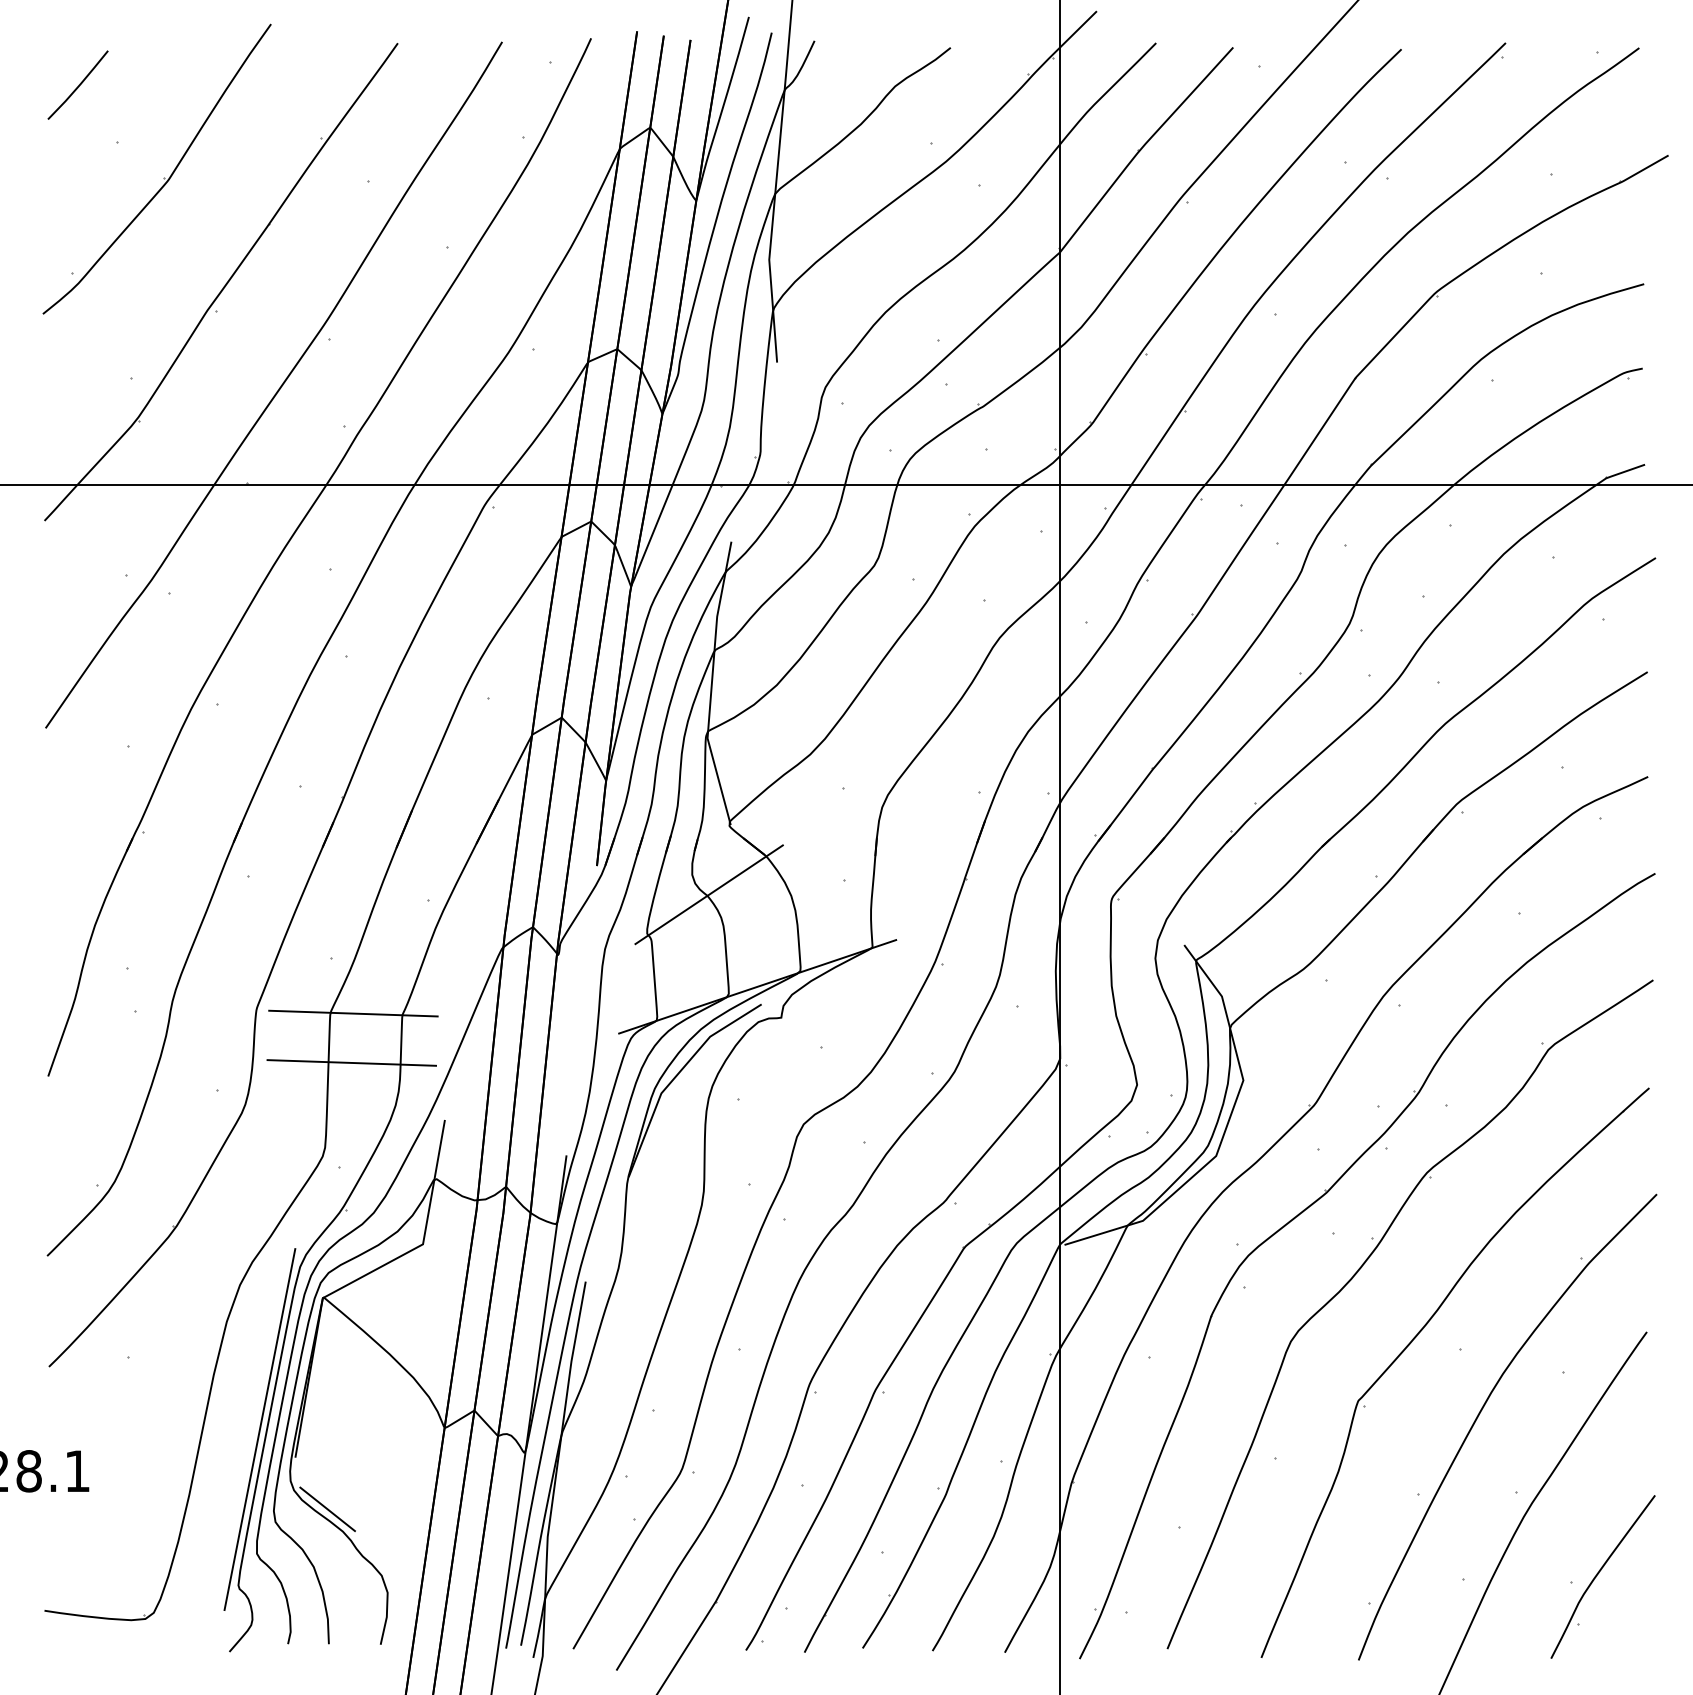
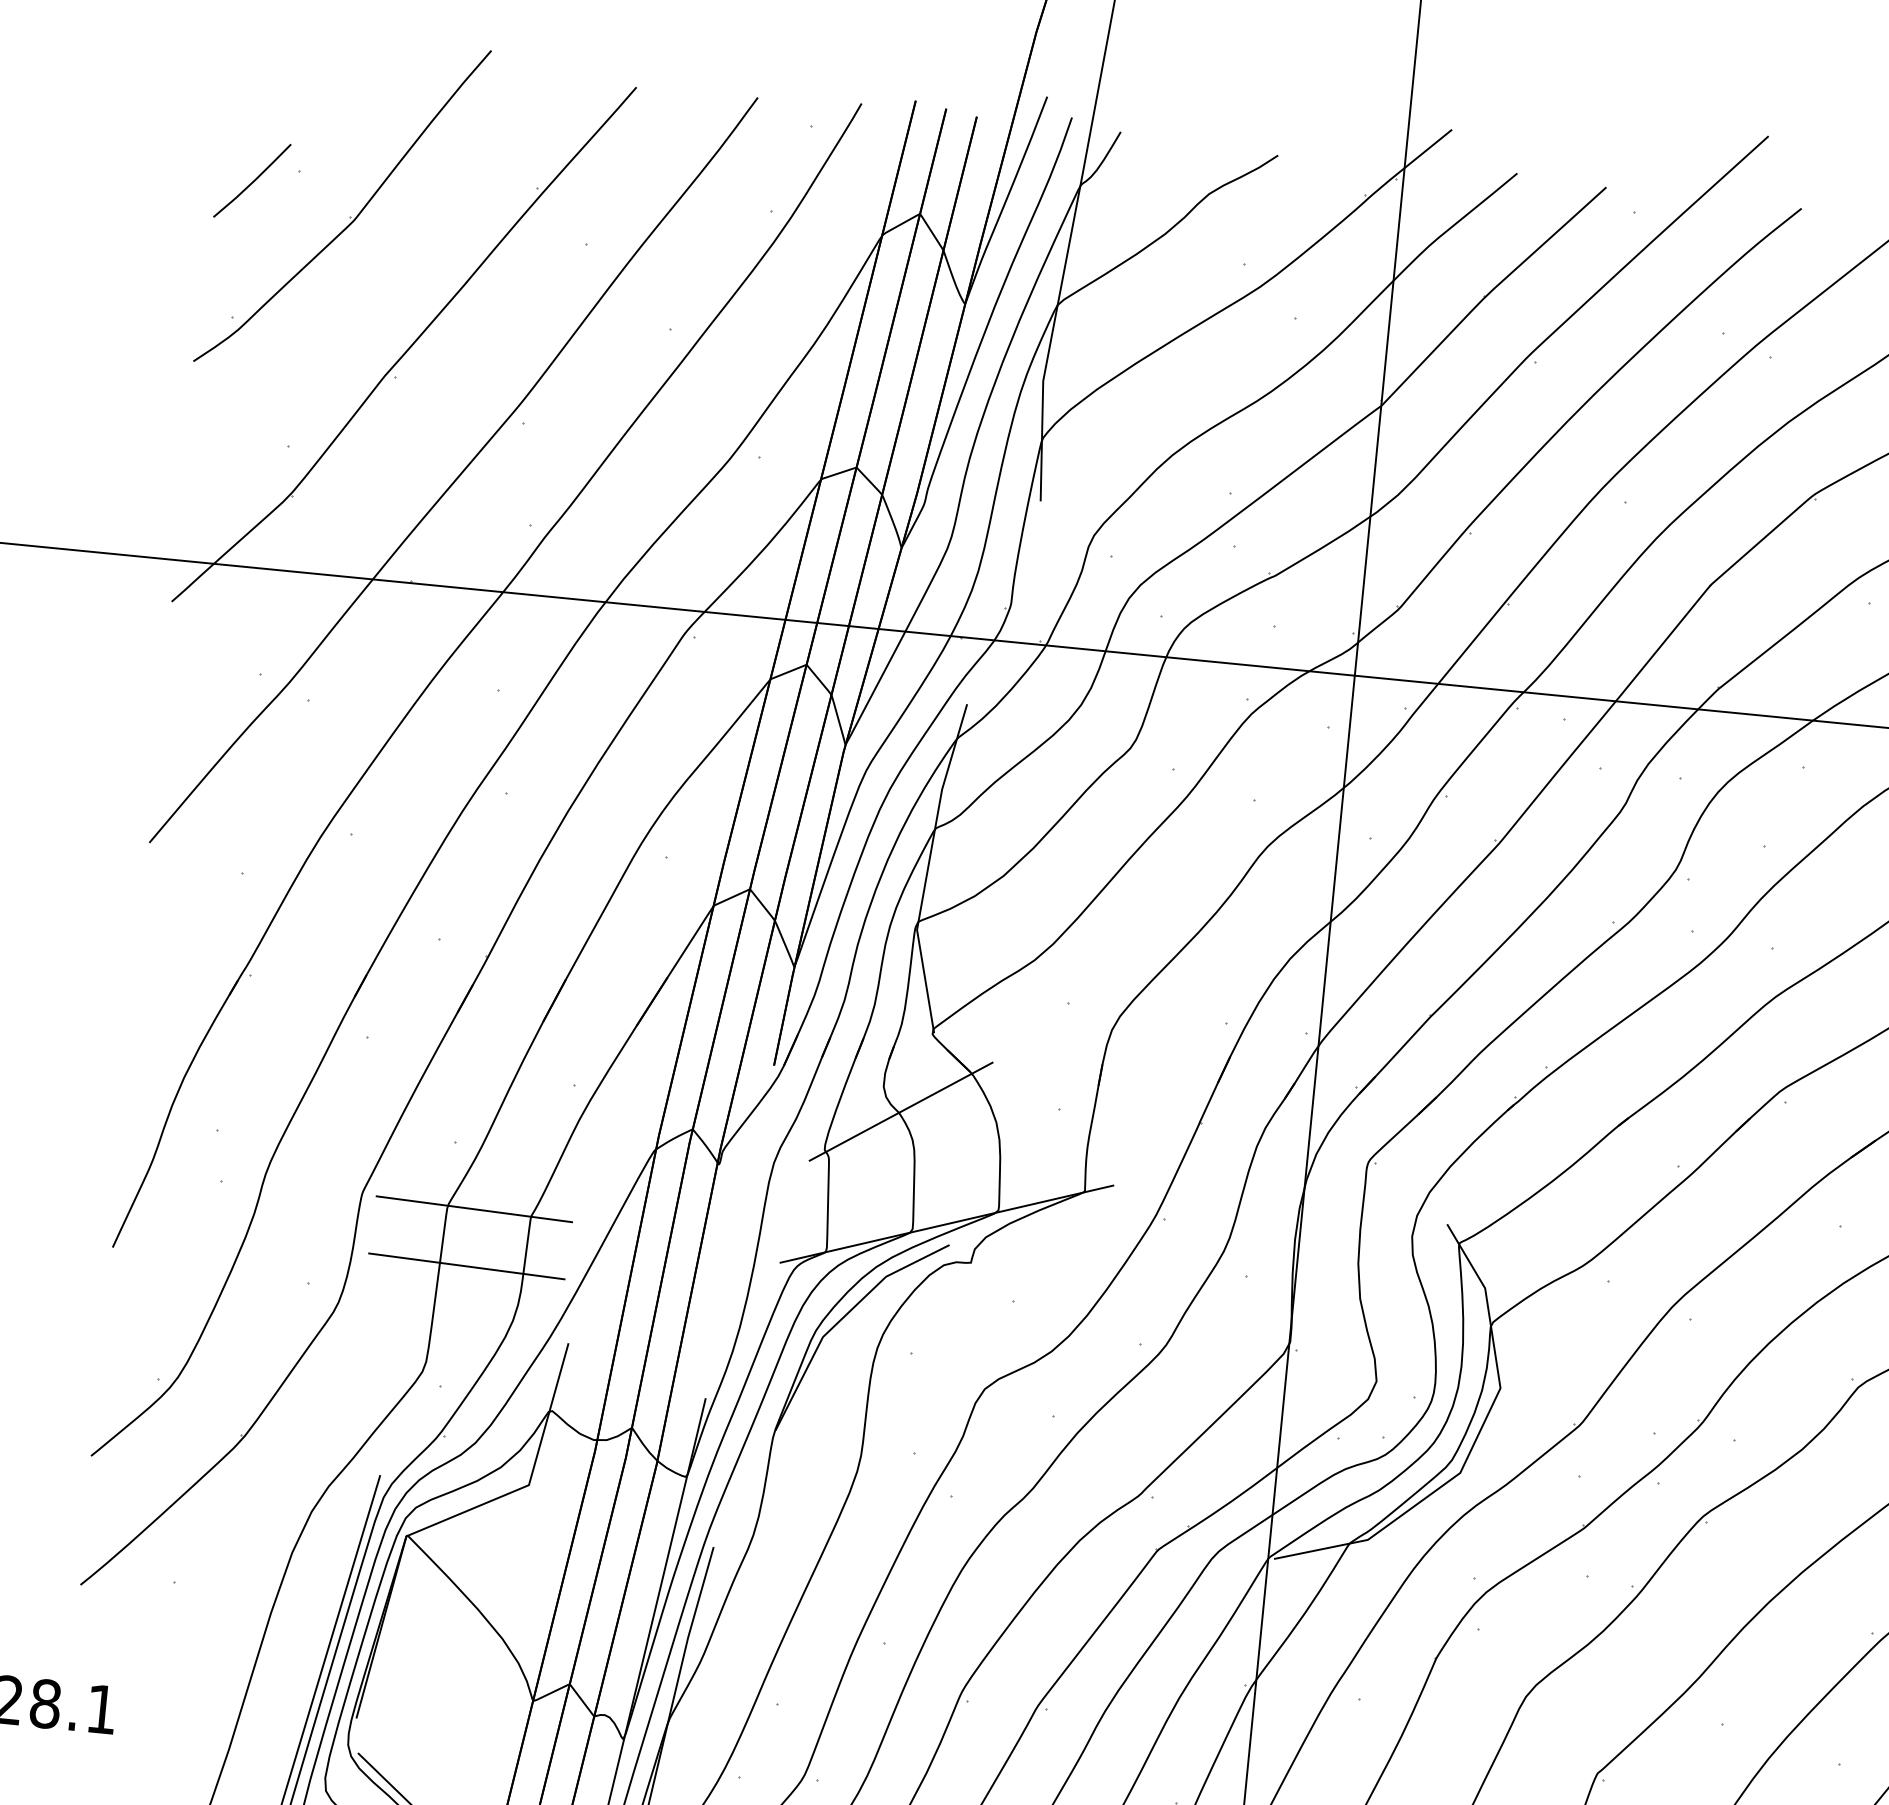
line: (78, 85) -> (252, 181), moved

